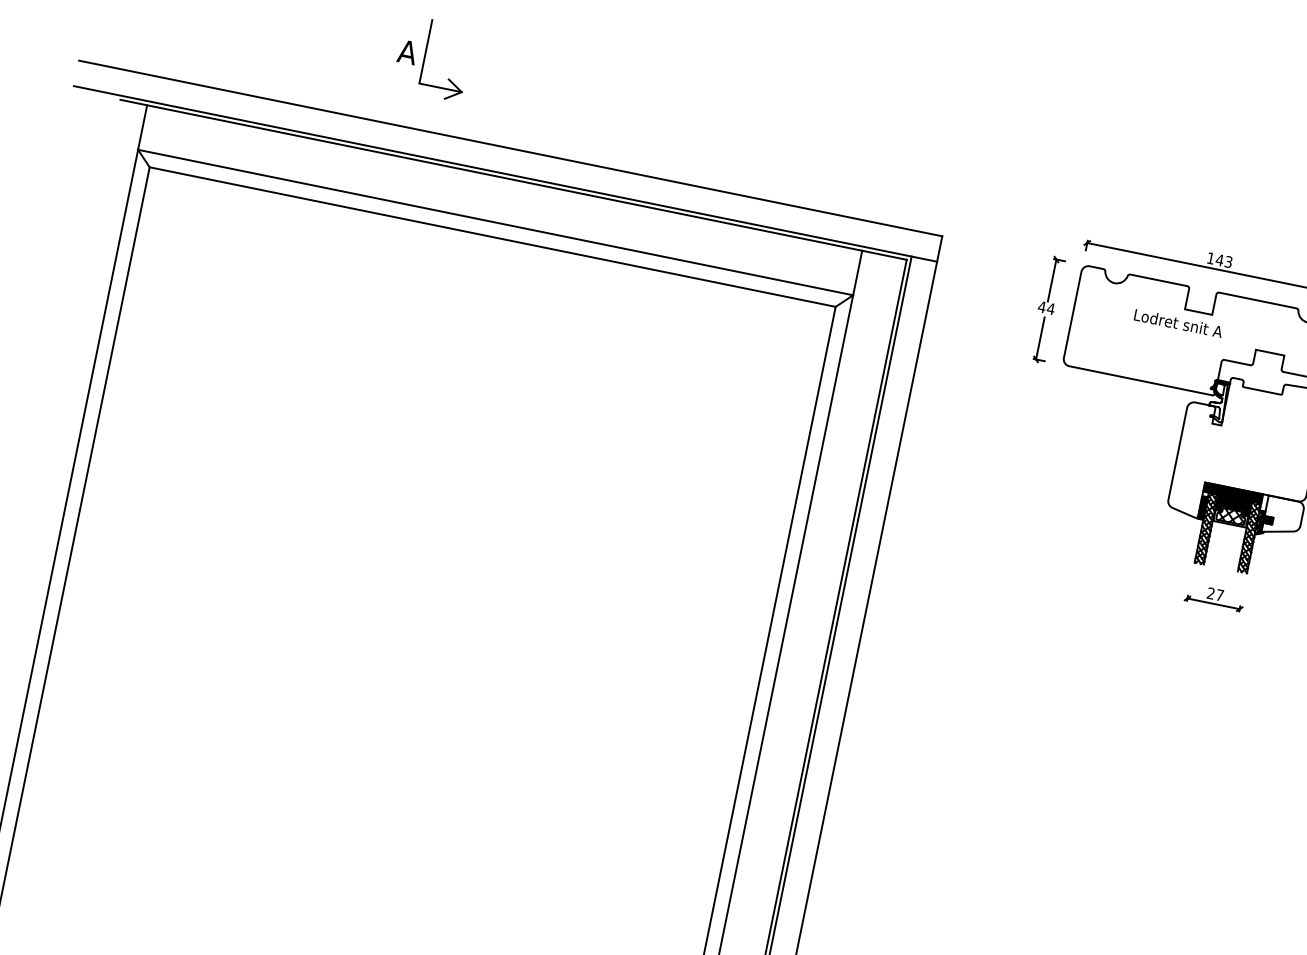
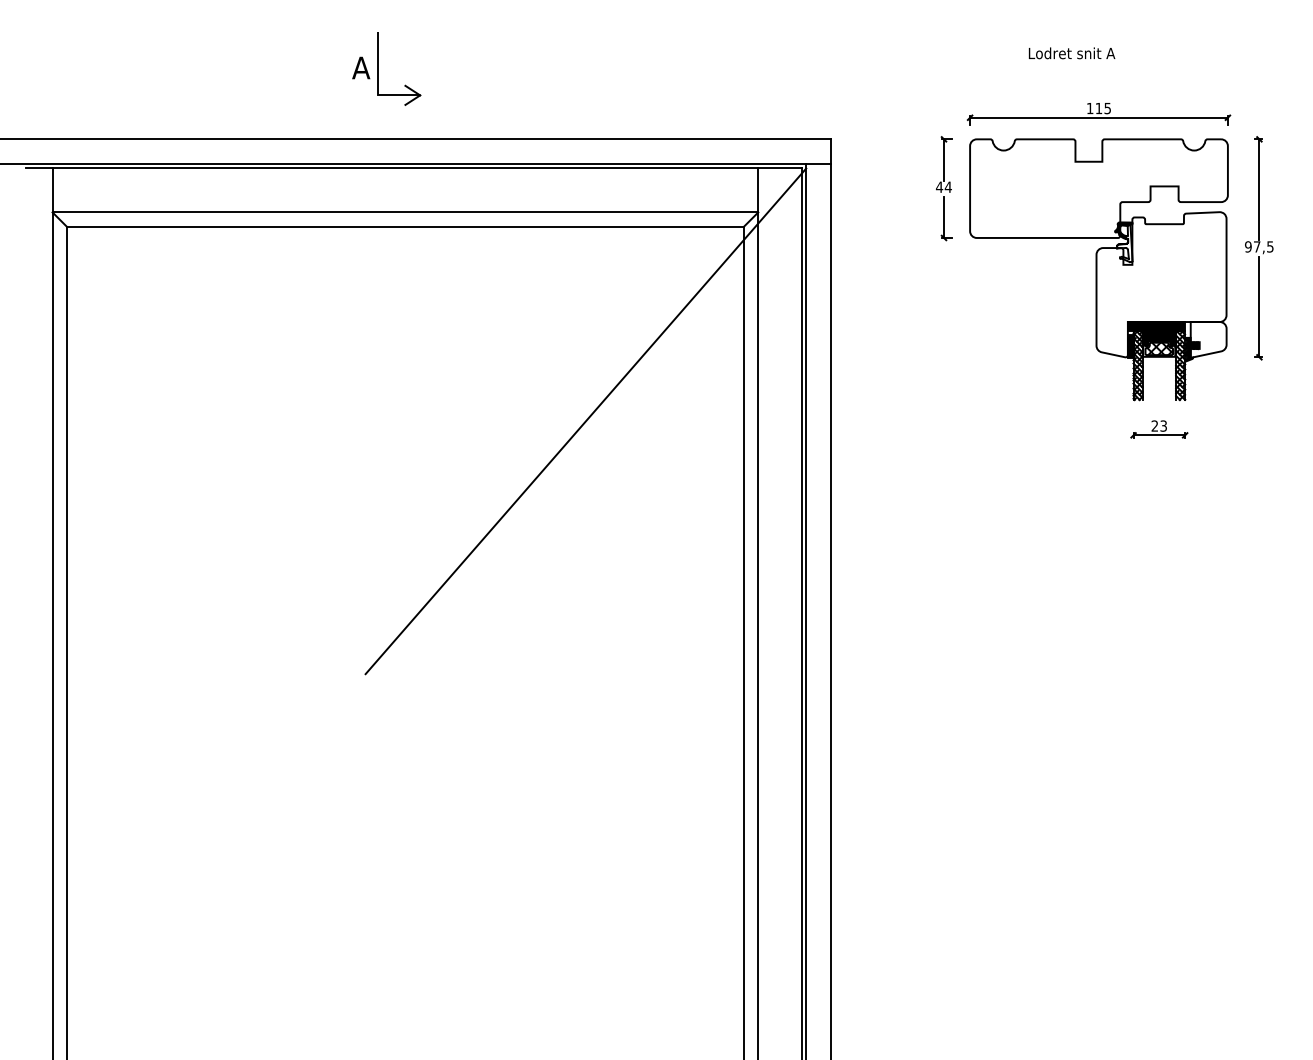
part: (425, 56) -> (378, 68), moved
text: (1223, 260) -> (1102, 108), 143 -> 115
text: (1177, 323) -> (1071, 53), moved
line: (635, 471) -> (585, 421), added
text: (1219, 594) -> (1163, 425), 27 -> 23

